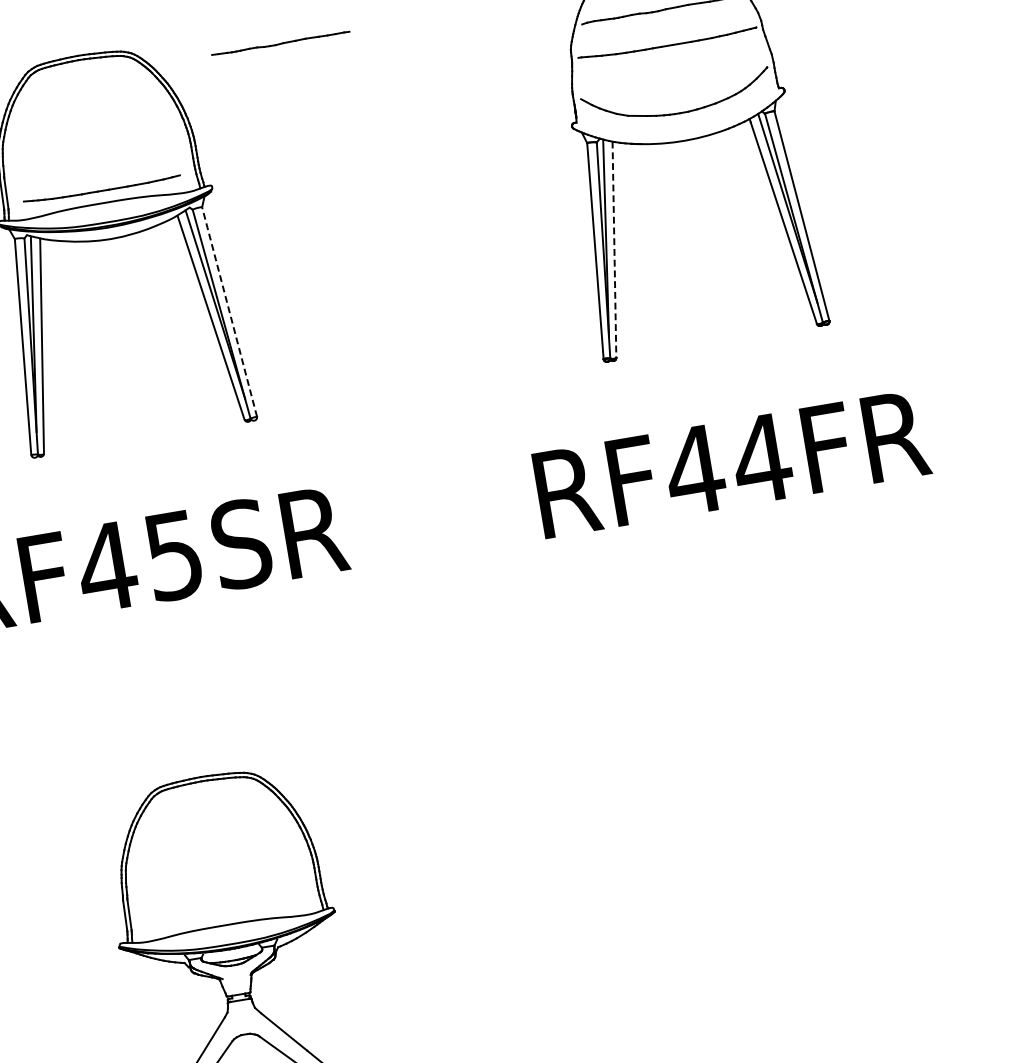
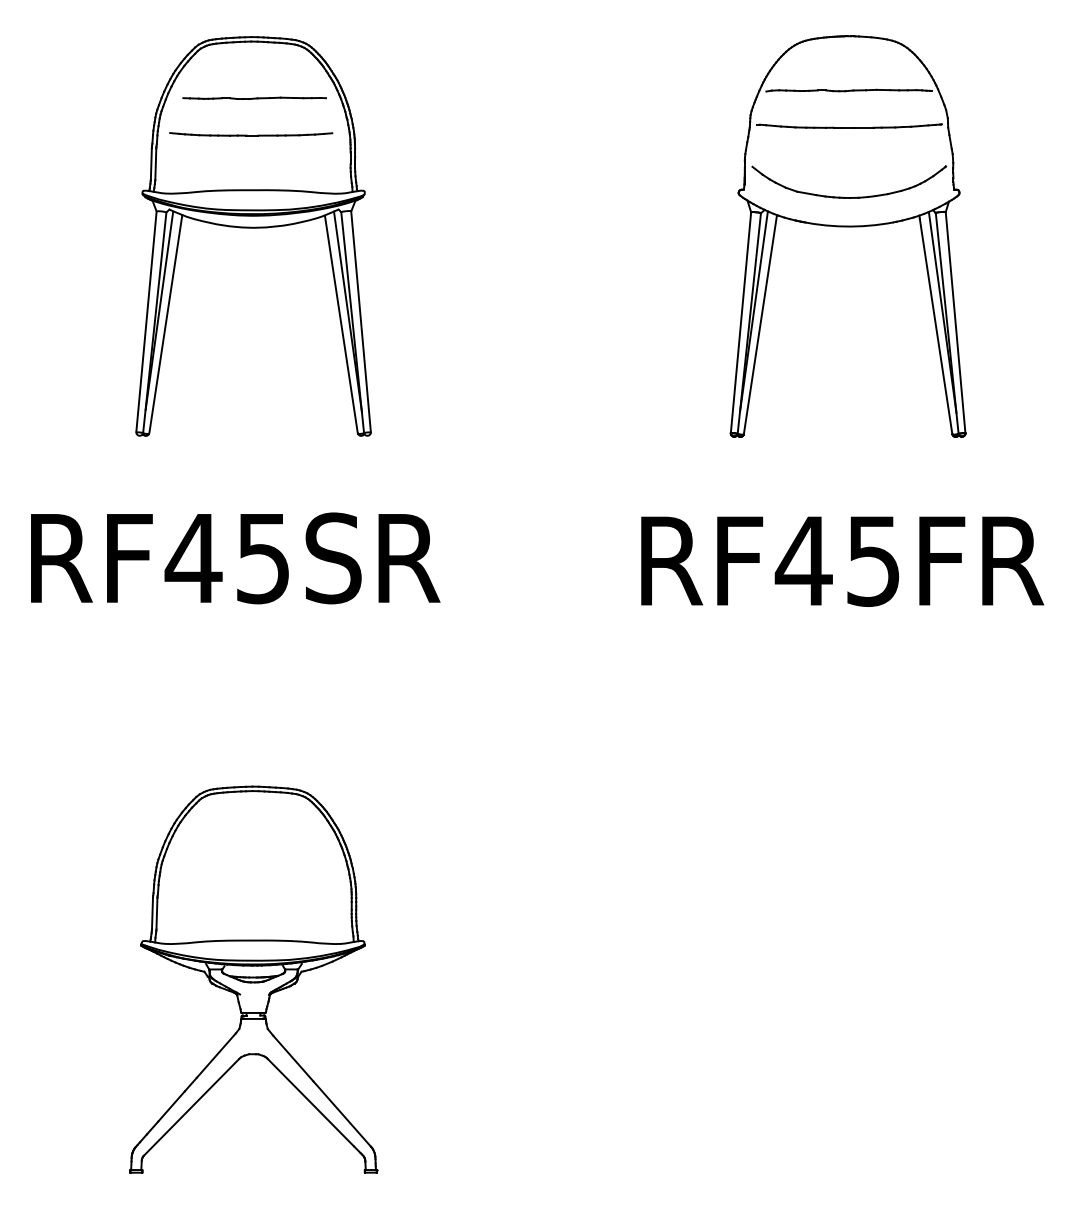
line: (280, 42) -> (254, 97), moved
part: (102, 189) -> (251, 134), moved
line: (614, 249) -> (760, 324), dashed -> solid
line: (229, 311) -> (361, 321), dashed -> solid
text: (761, 459) -> (873, 561), RF44FR -> RF45FR

